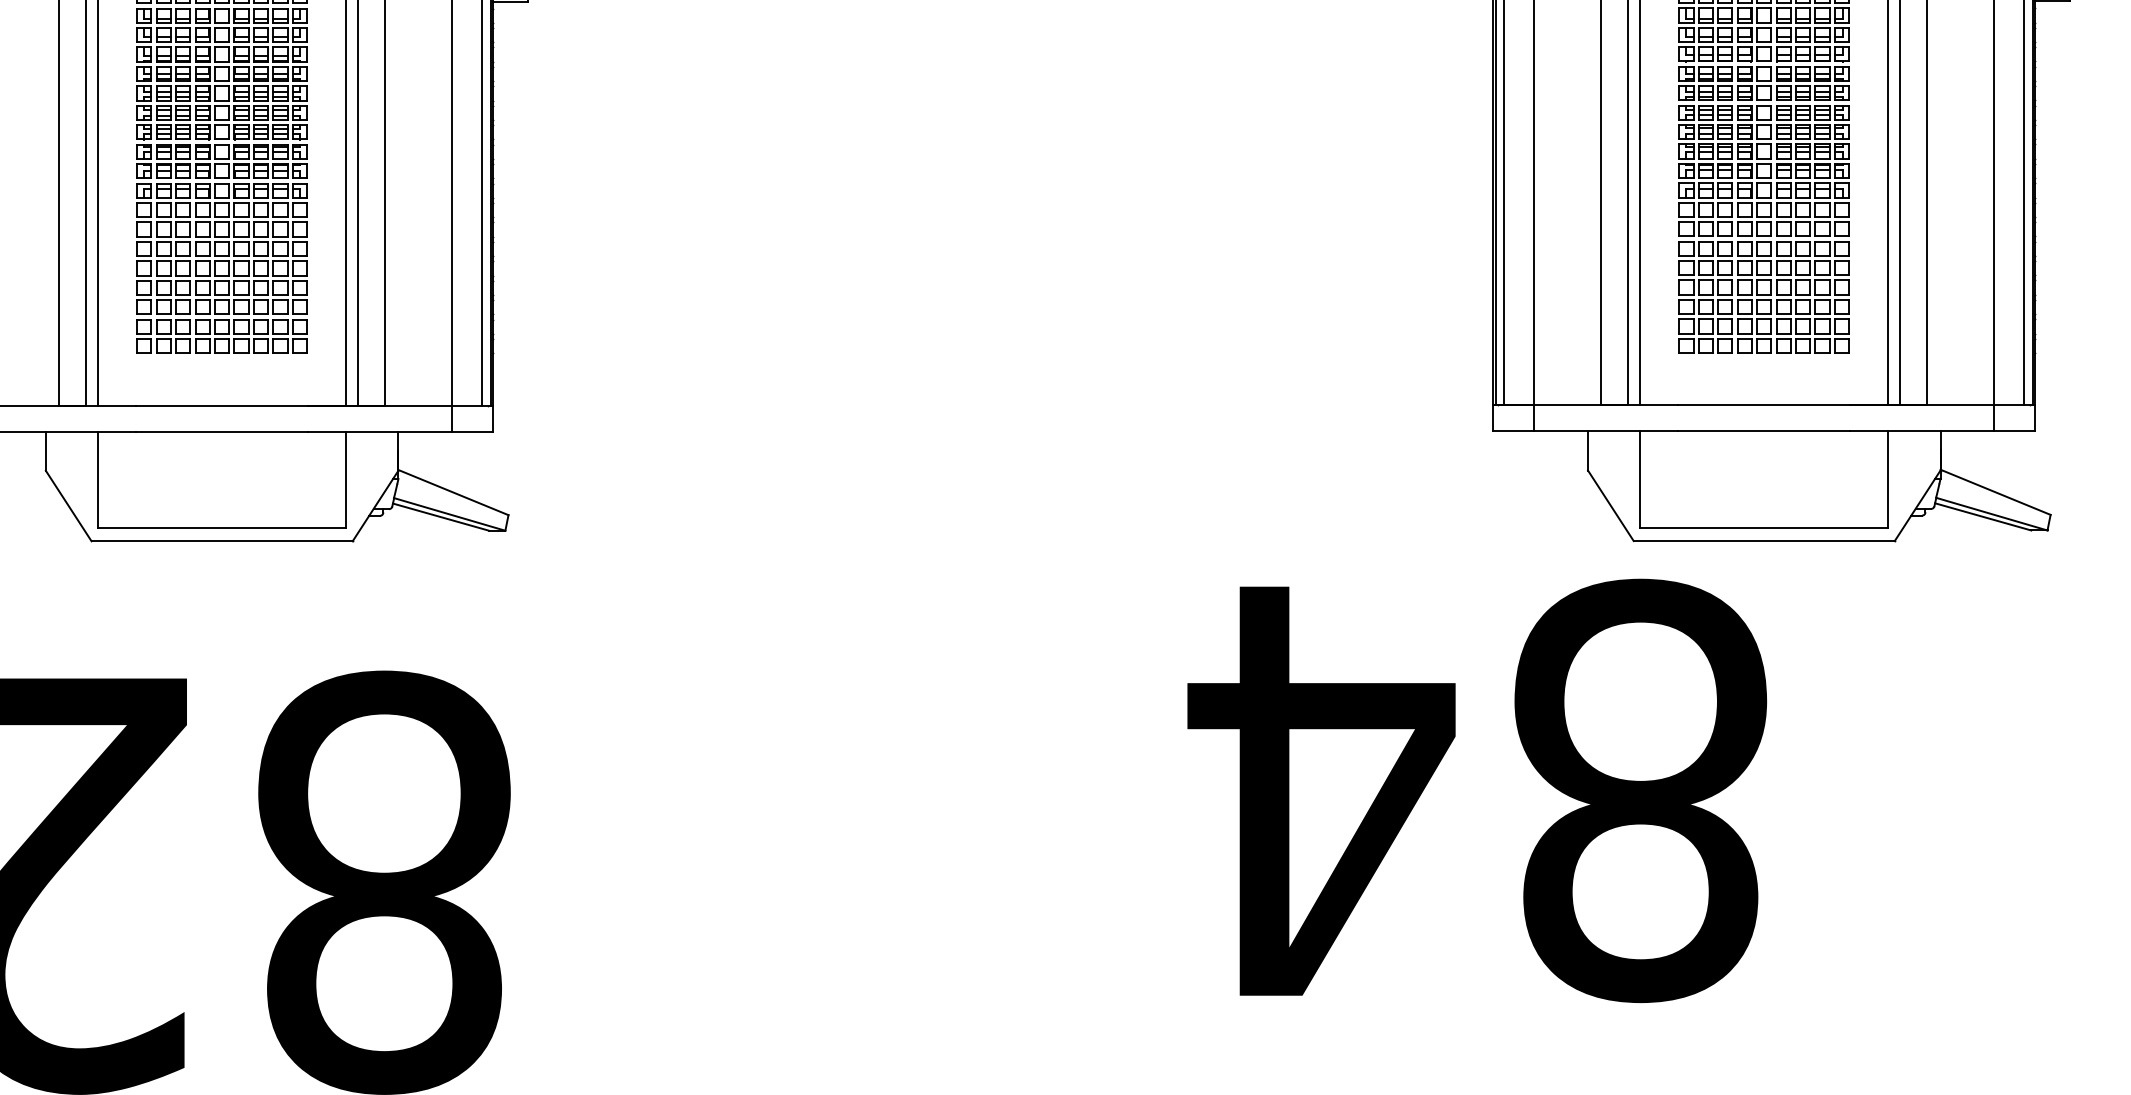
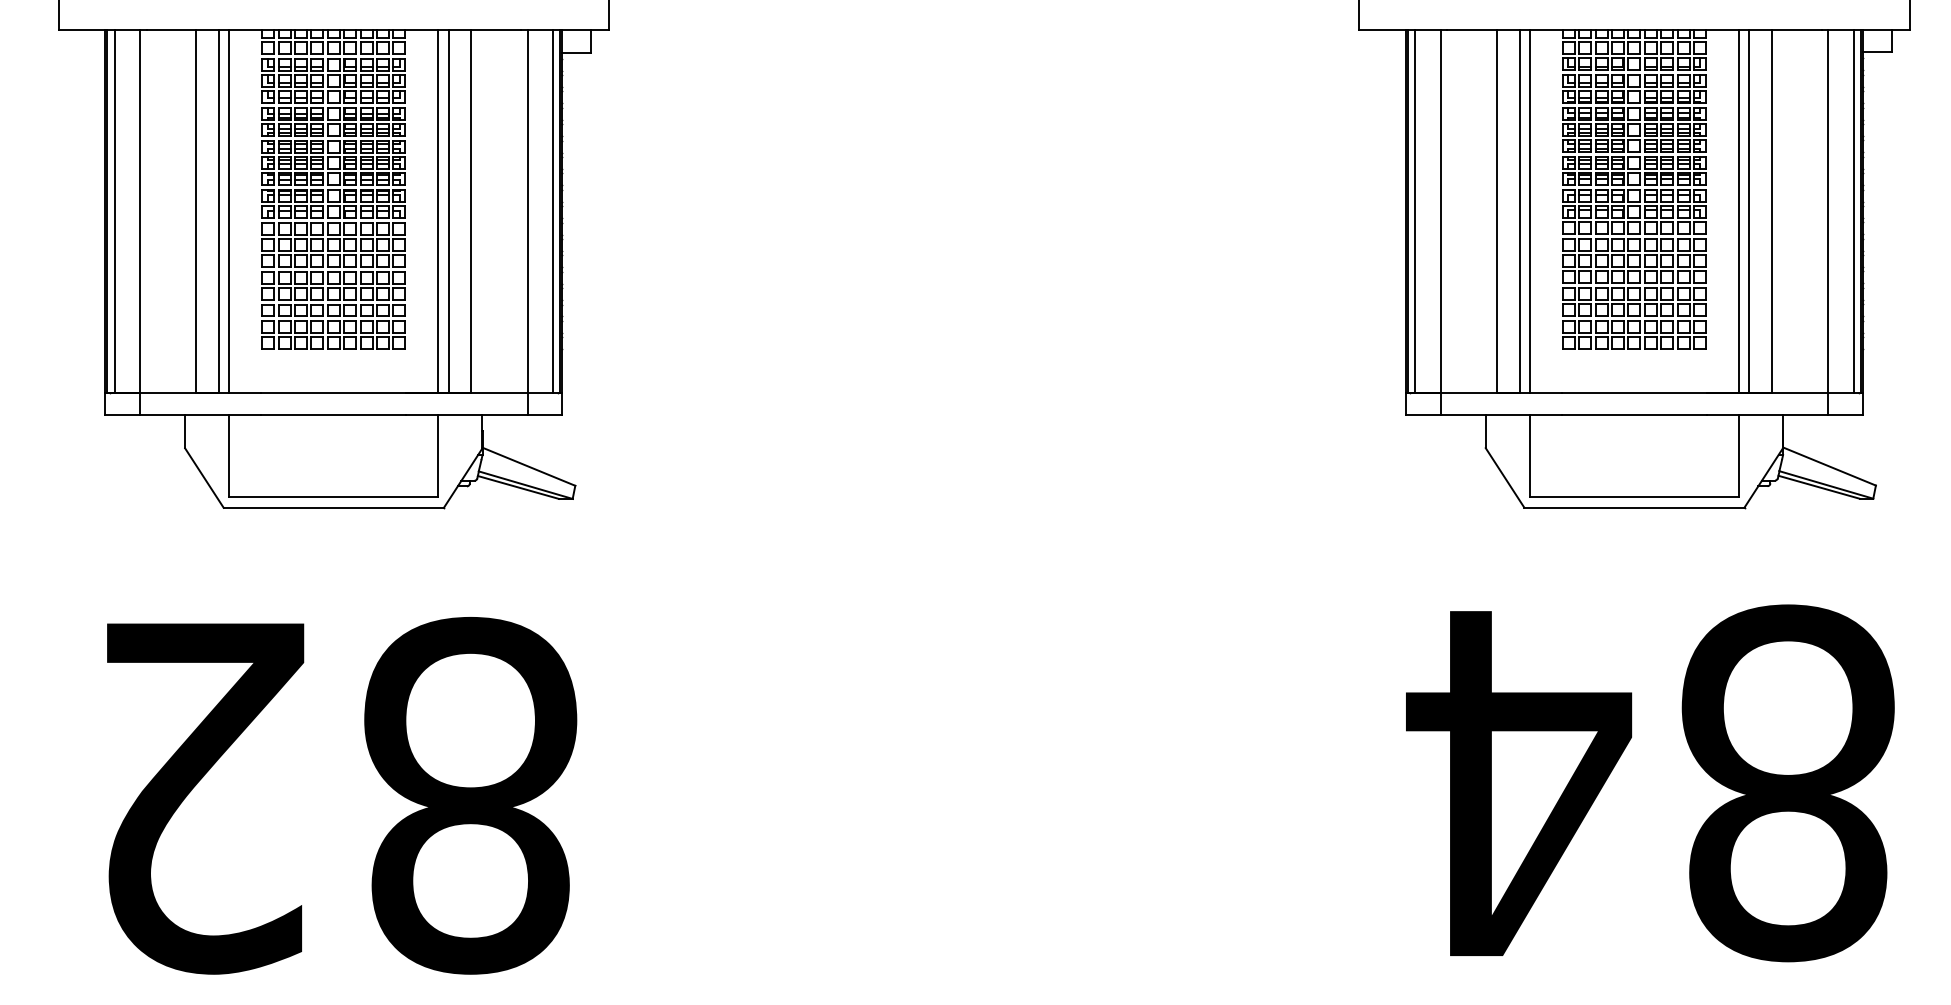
text: (1477, 791) -> (1650, 783), moved

